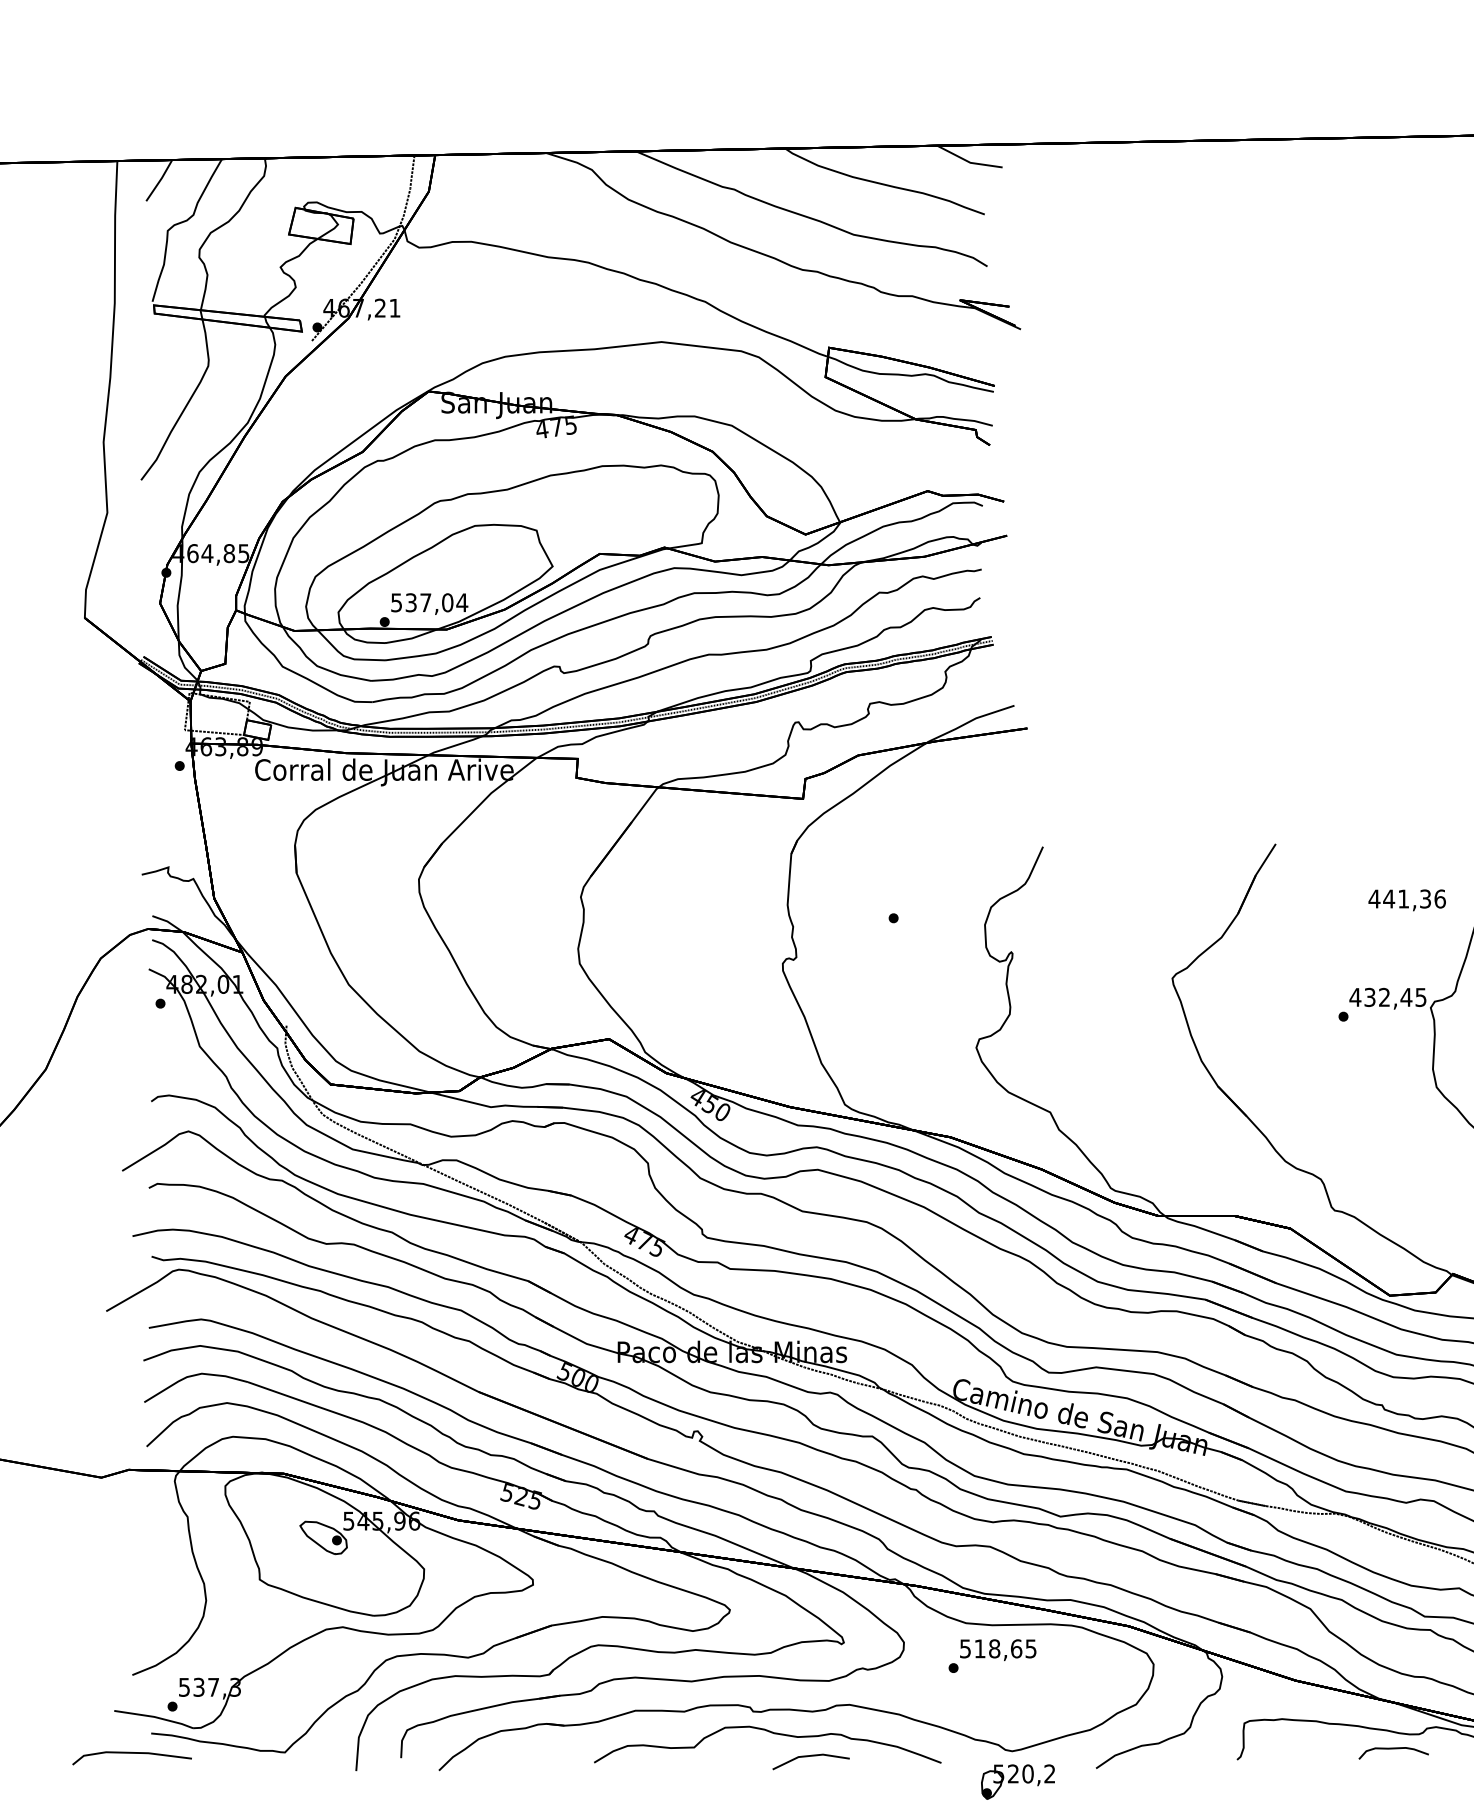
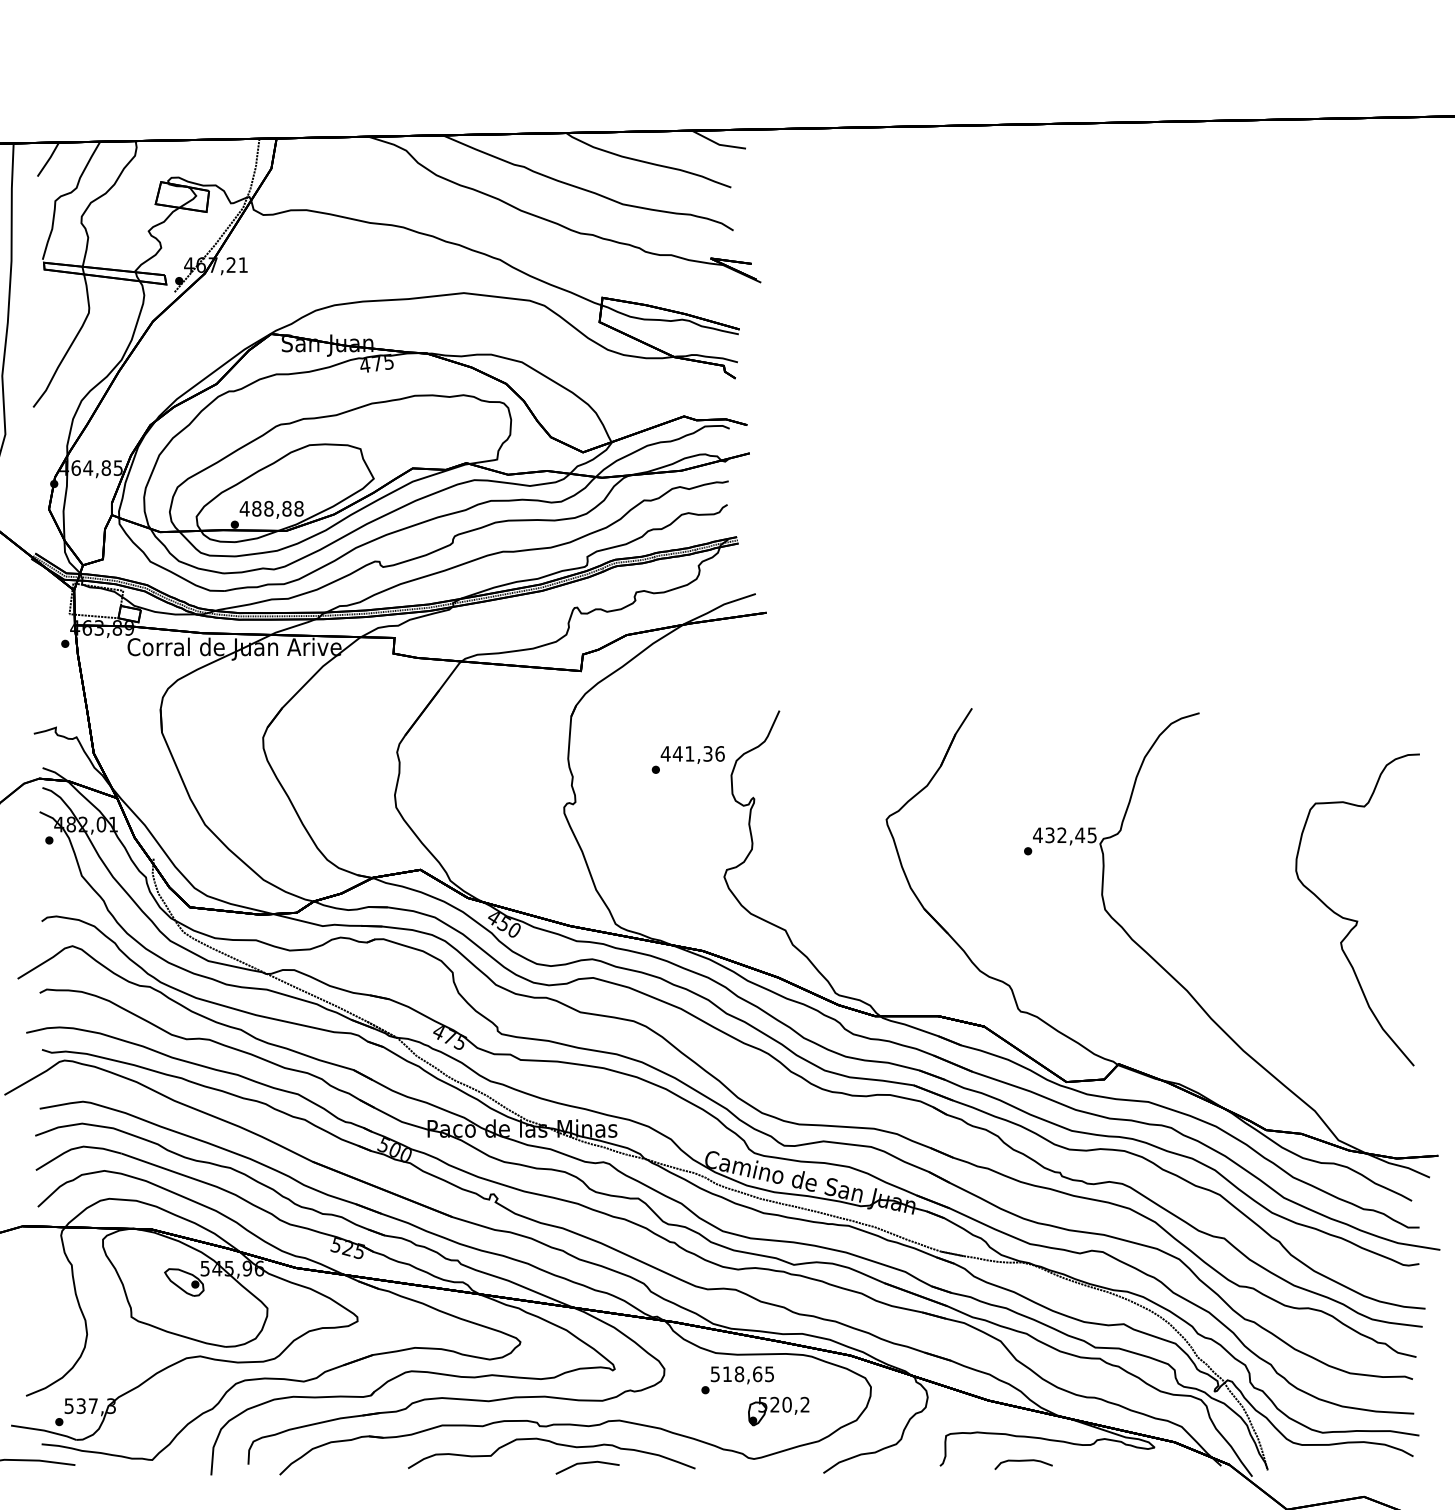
text: (429, 602) -> (271, 508), 537,04 -> 488,88
text: (1406, 899) -> (692, 754), moved
curve: (1393, 1749) -> (1023, 1461), moved
part: (1017, 1782) -> (778, 1411), moved

